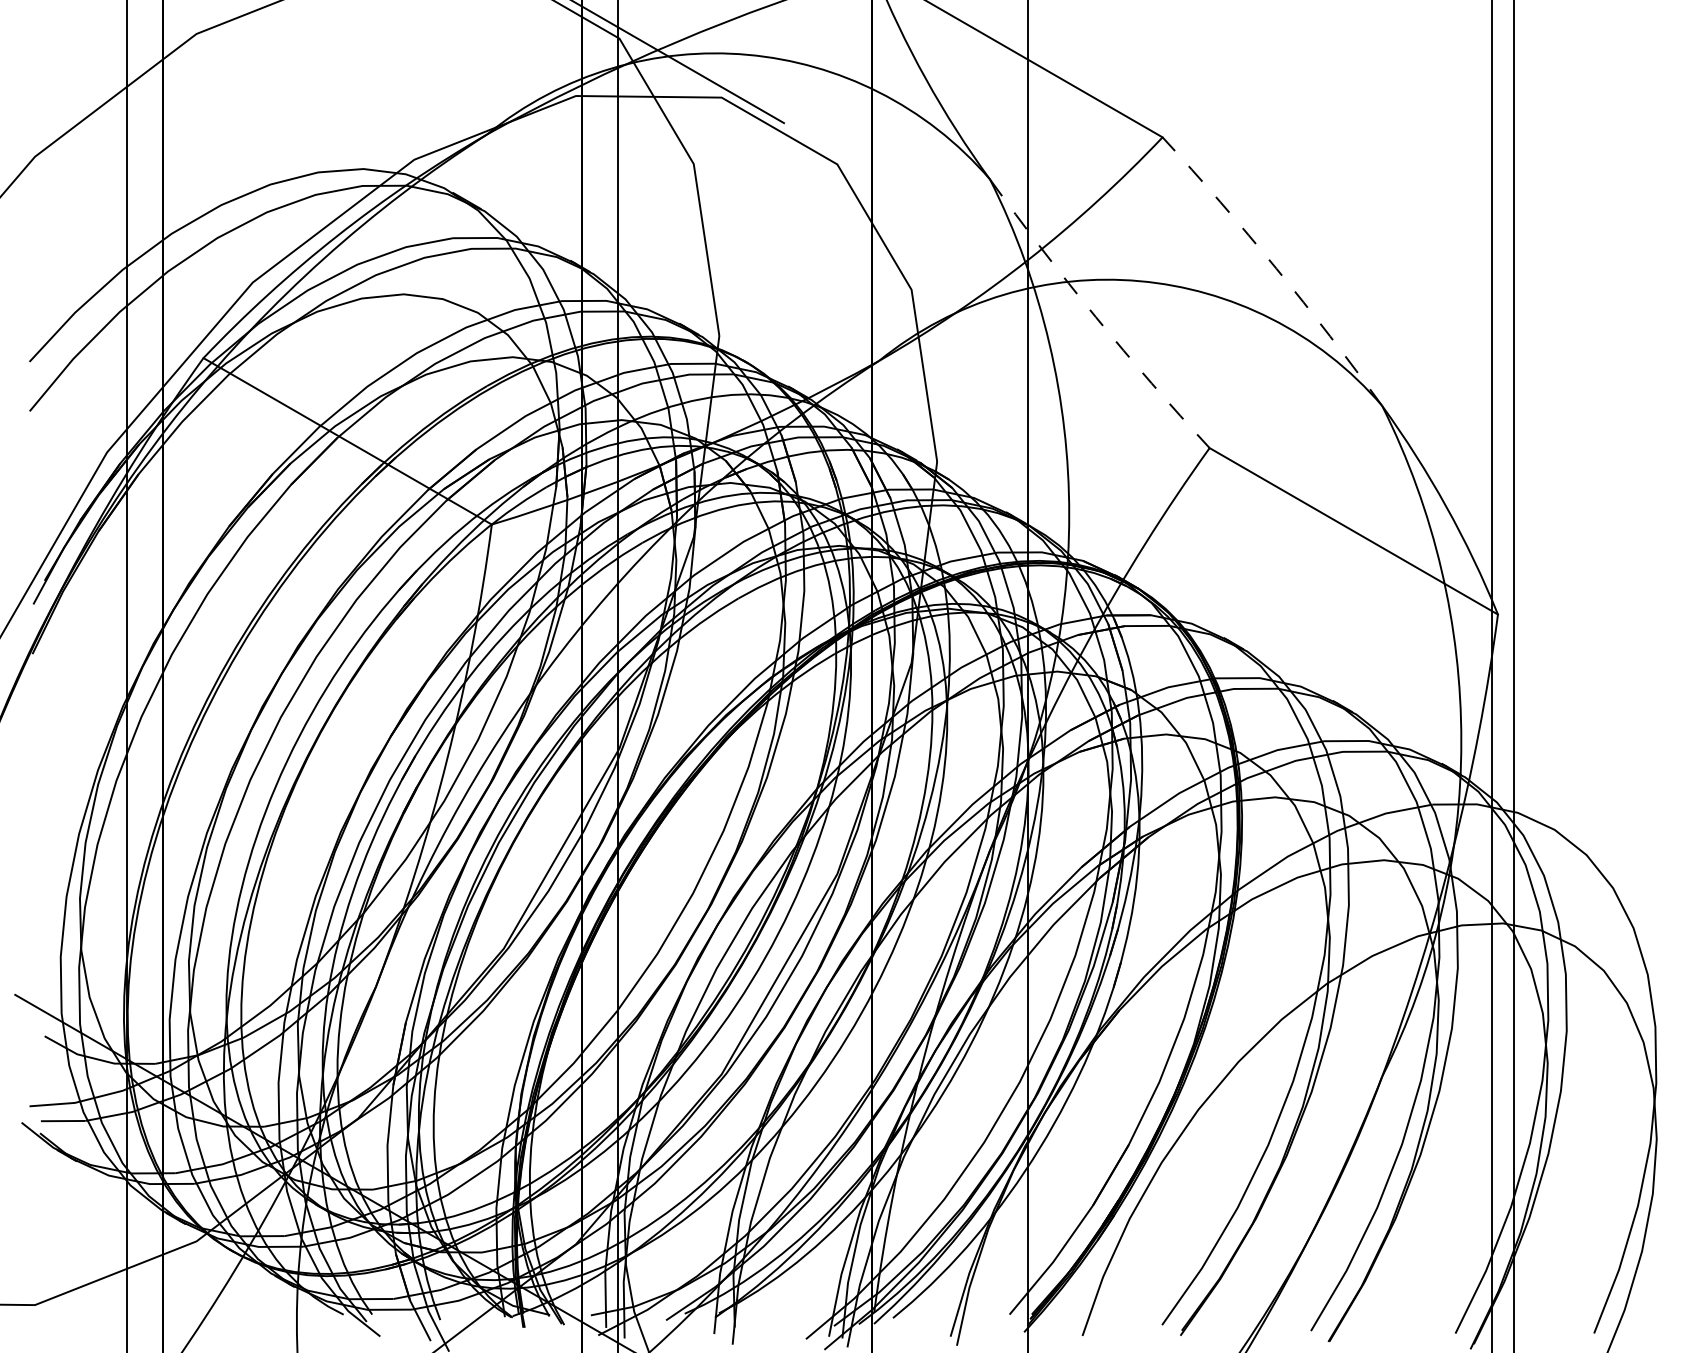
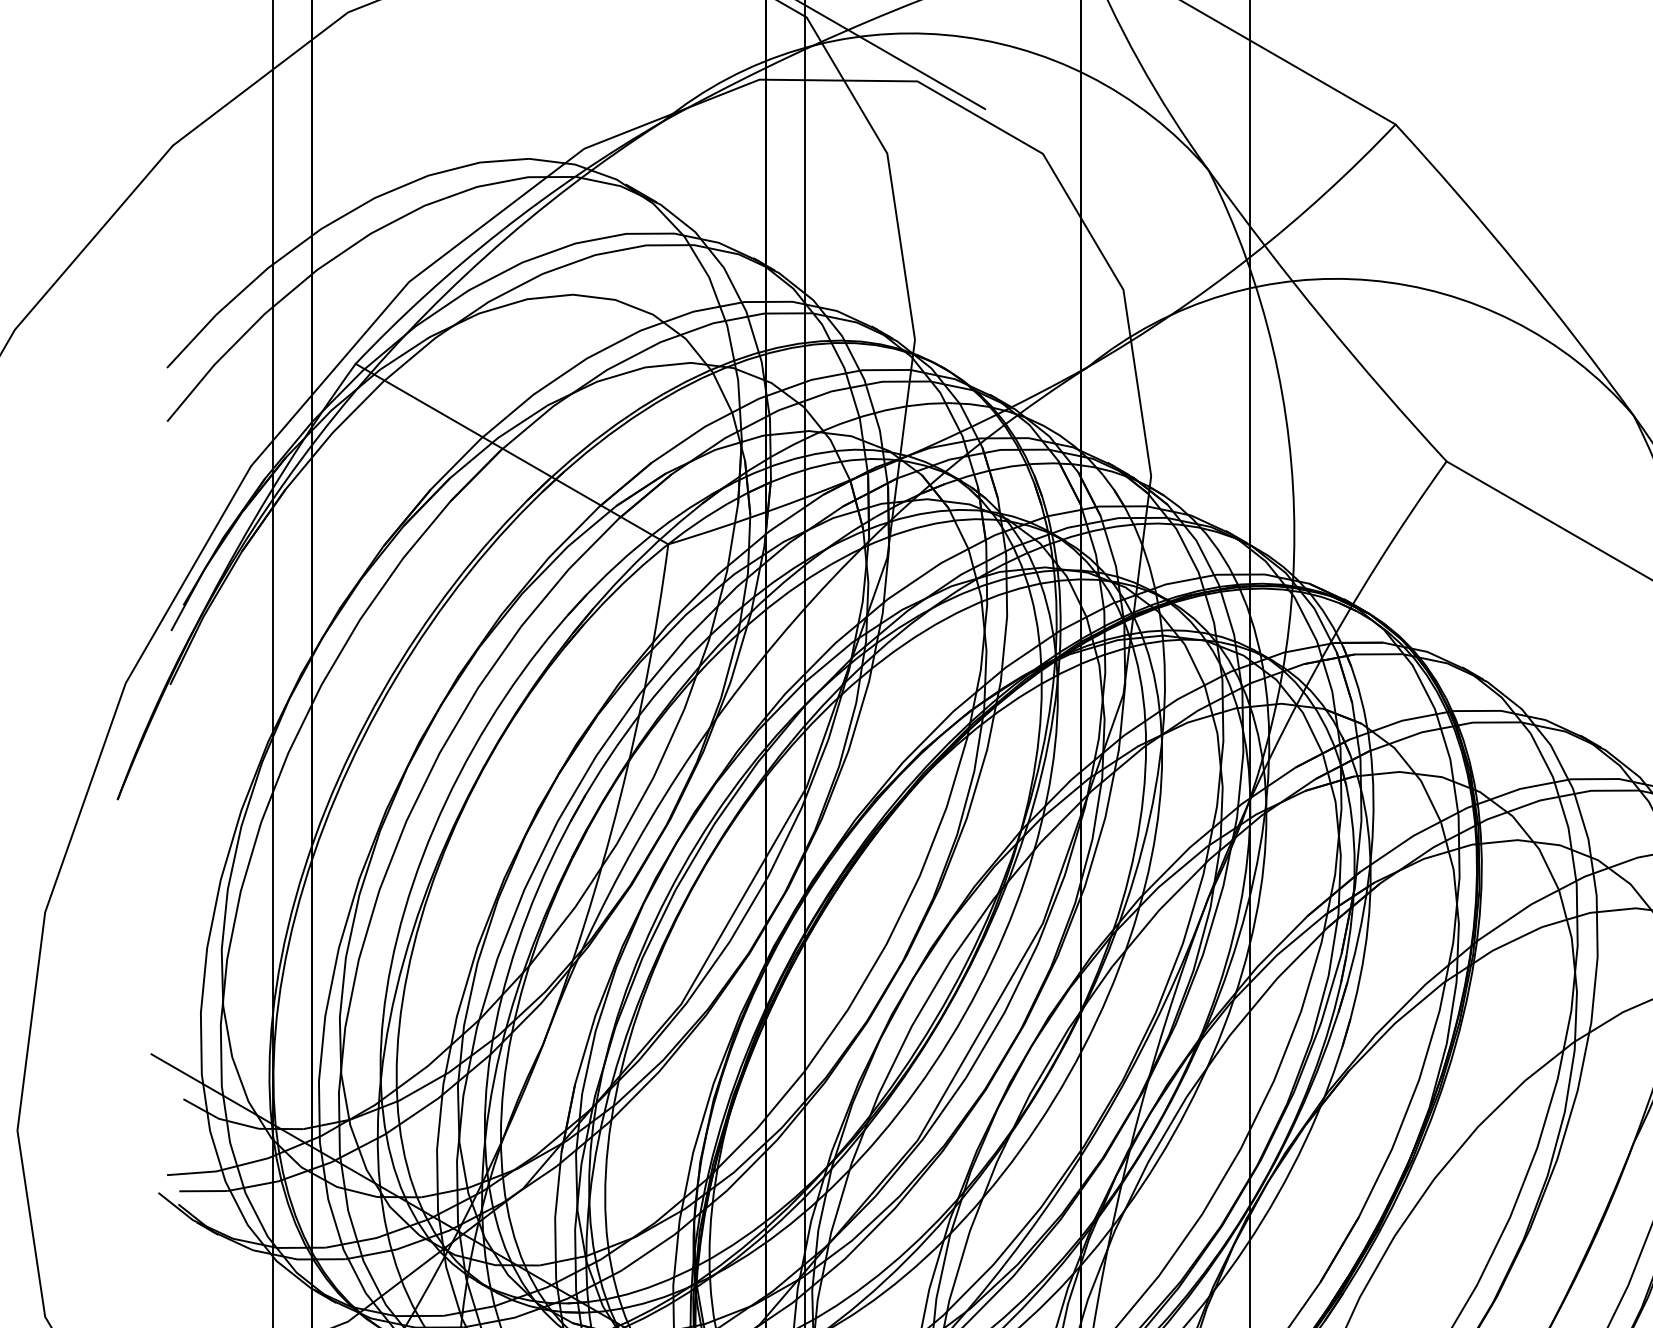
arc: (1276, 268) -> (1519, 266), dashed -> solid
arc: (1095, 317) -> (1322, 319), dashed -> solid

